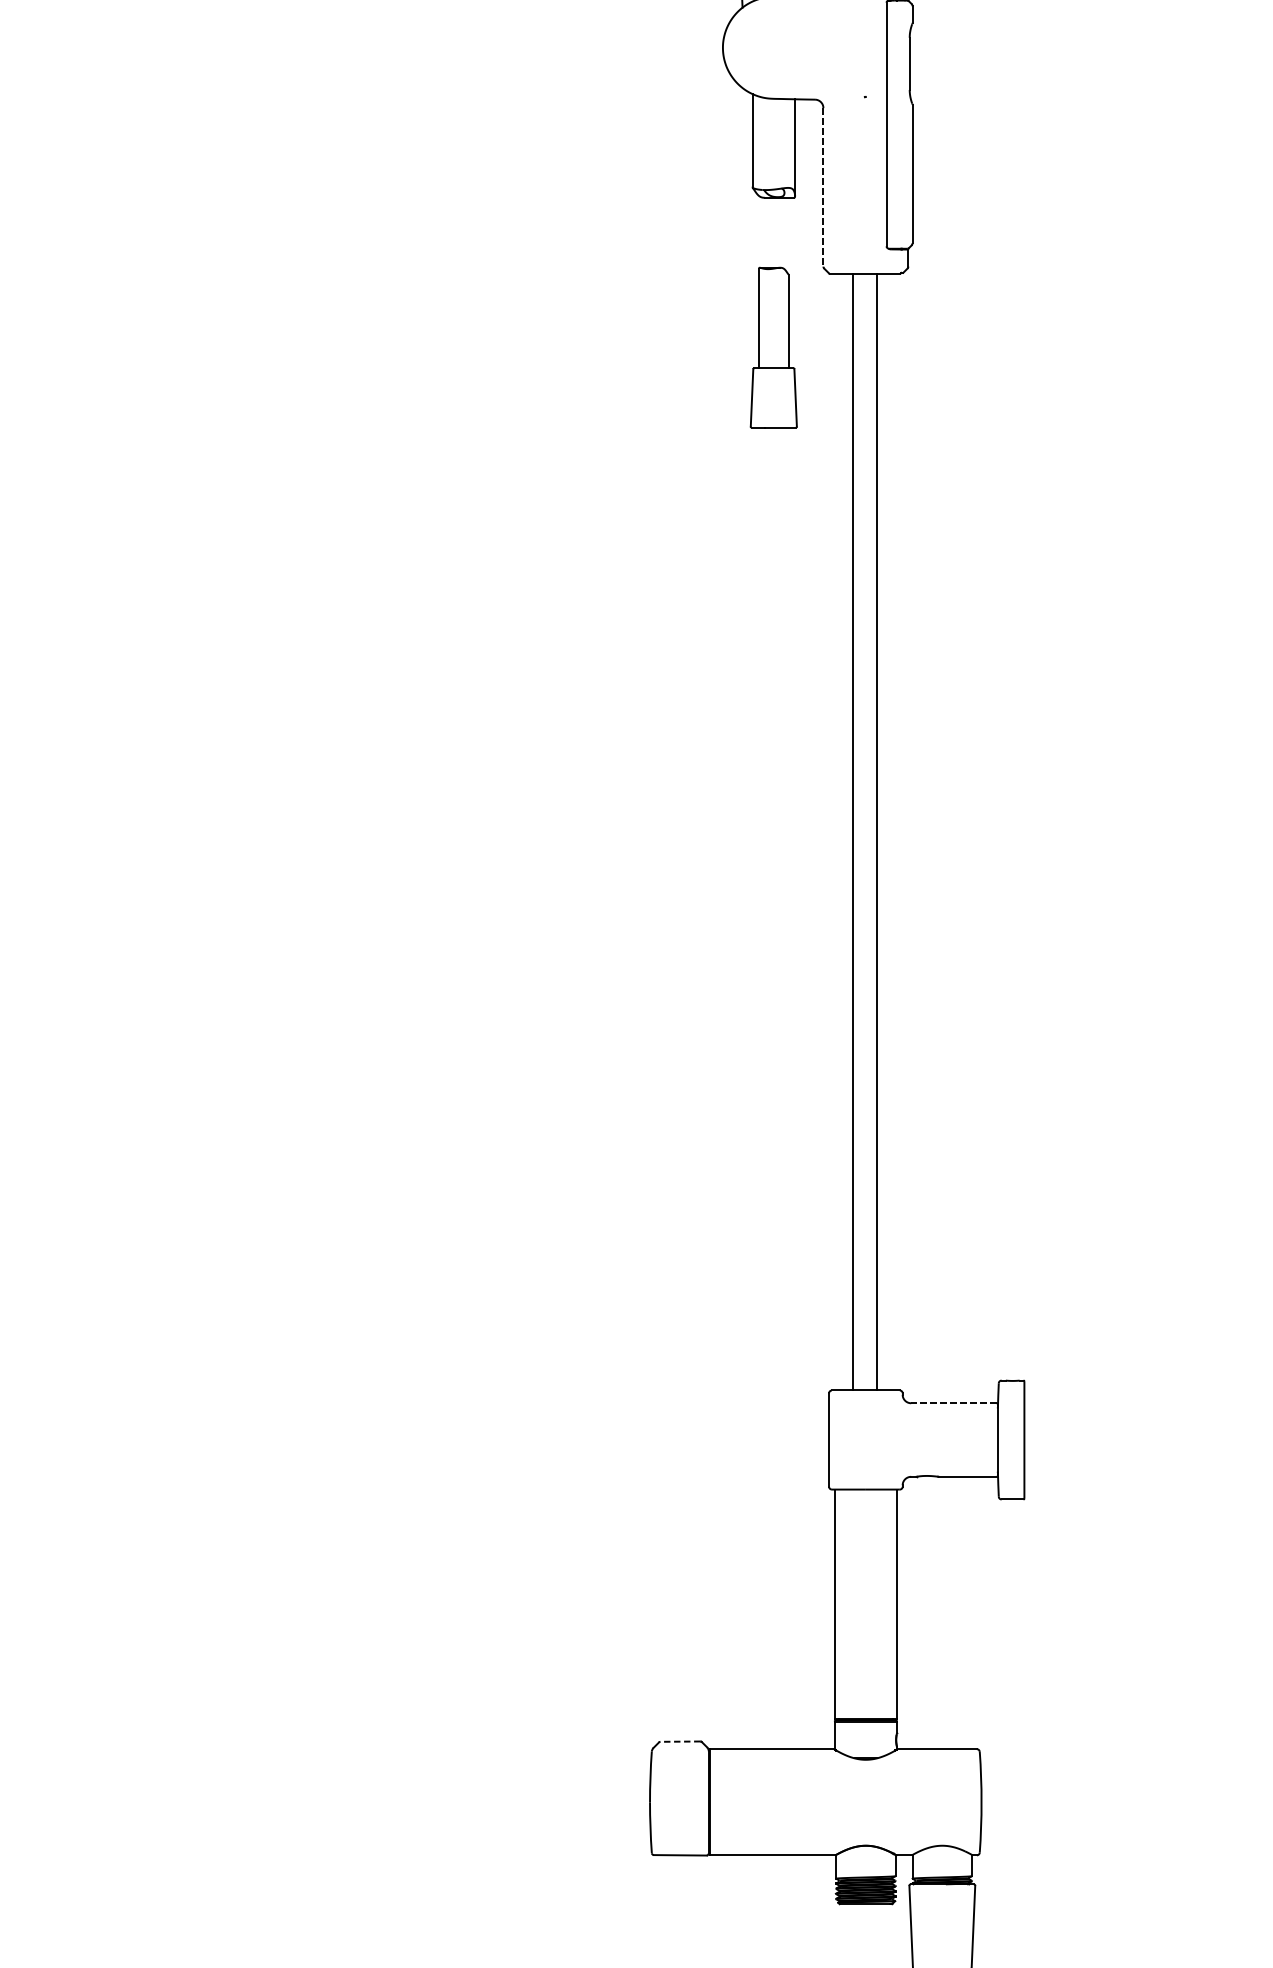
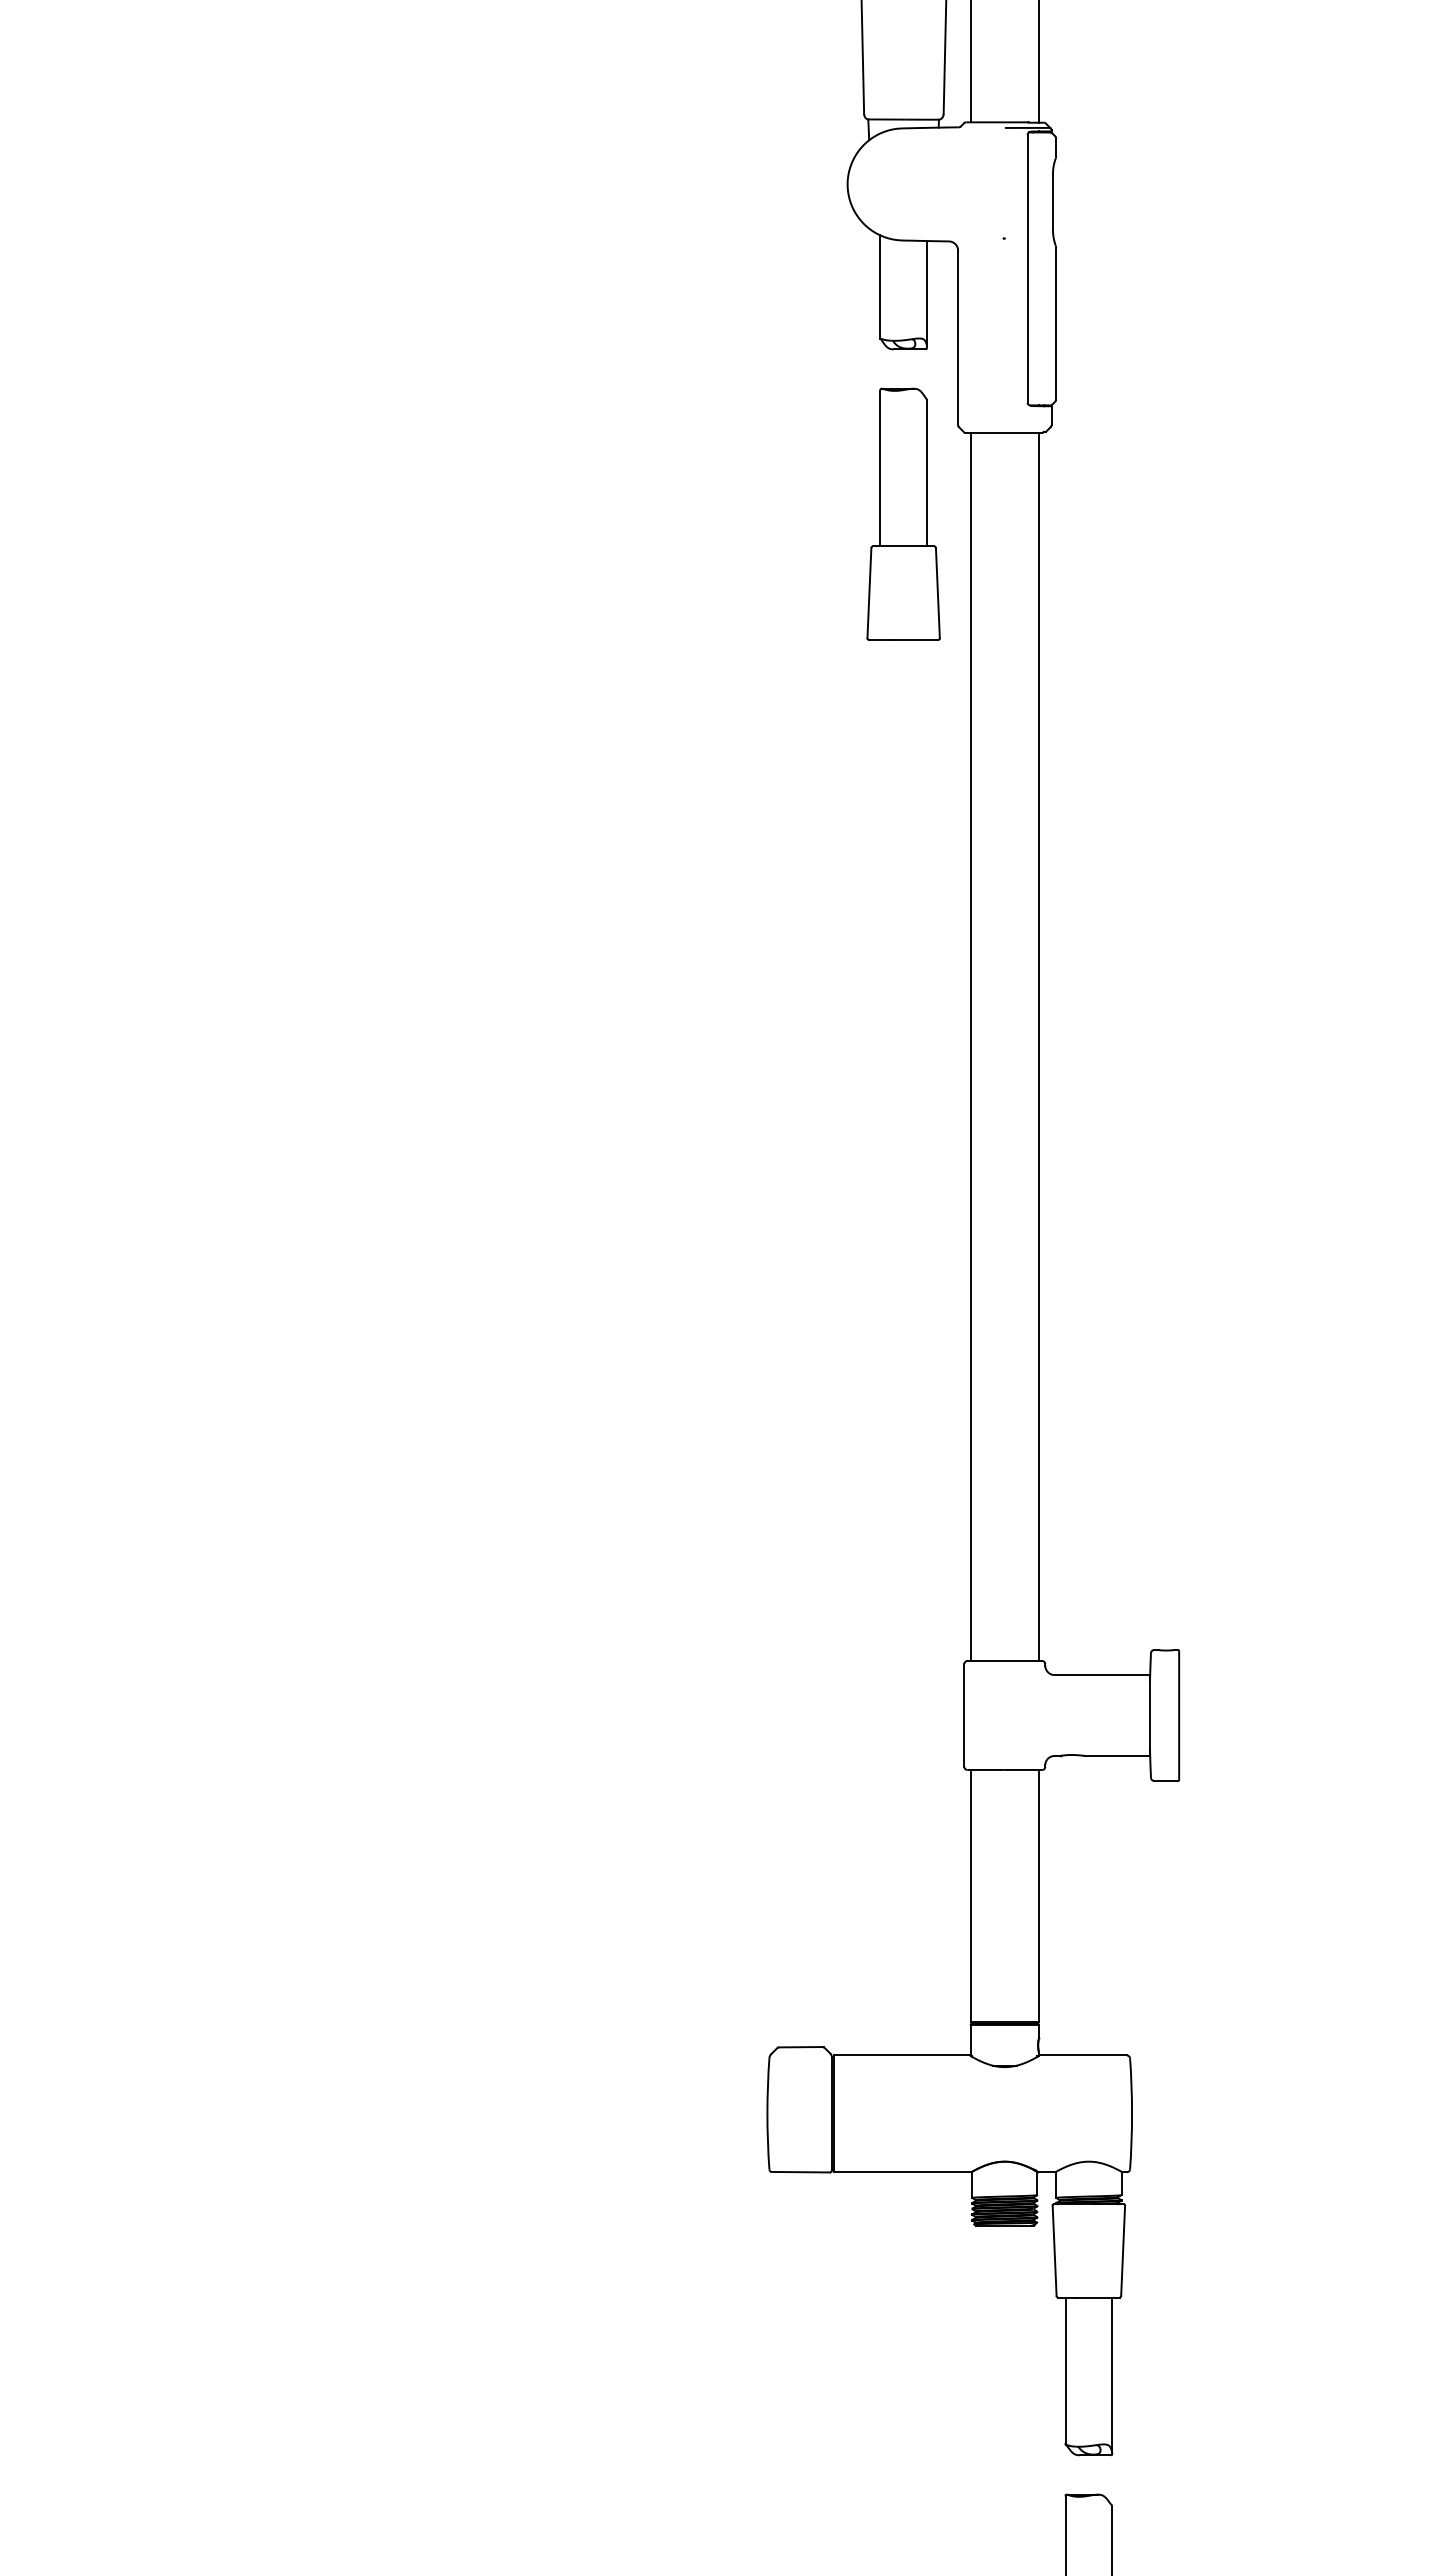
line: (823, 187) -> (958, 338), dashed -> solid
part: (773, 347) -> (903, 513), size x1.43
line: (852, 831) -> (1038, 1046), moved
line: (876, 831) -> (970, 1046), moved
line: (953, 1403) -> (1101, 1675), dashed -> solid
line: (680, 1741) -> (800, 2047), dashed -> solid

